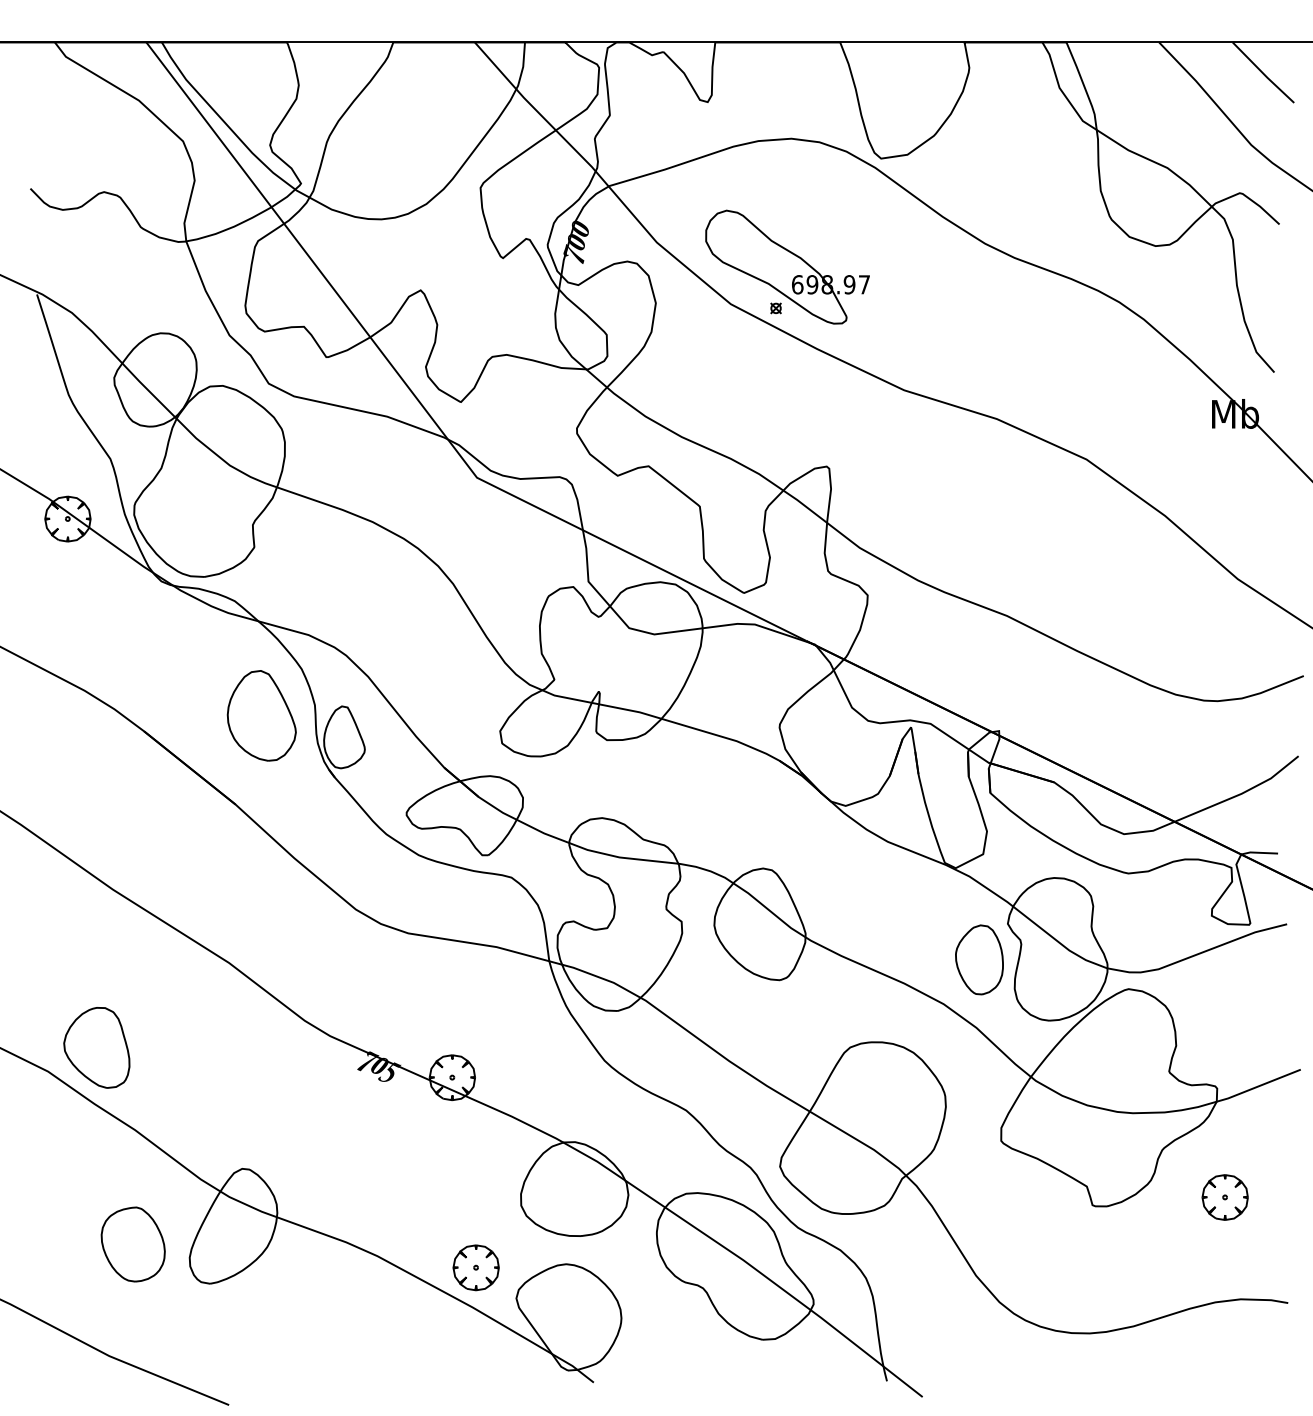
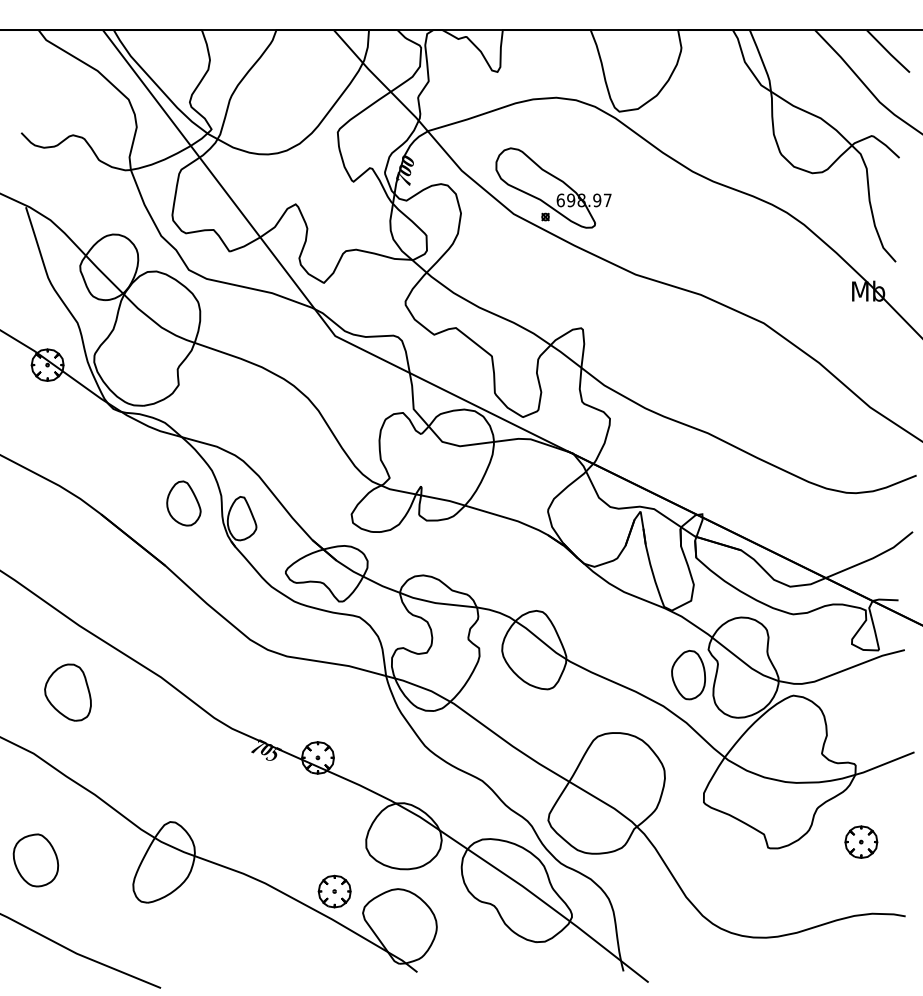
part: (261, 715) -> (183, 503), size x0.7
part: (96, 1047) -> (67, 692), moved
part: (132, 1244) -> (35, 860), moved

